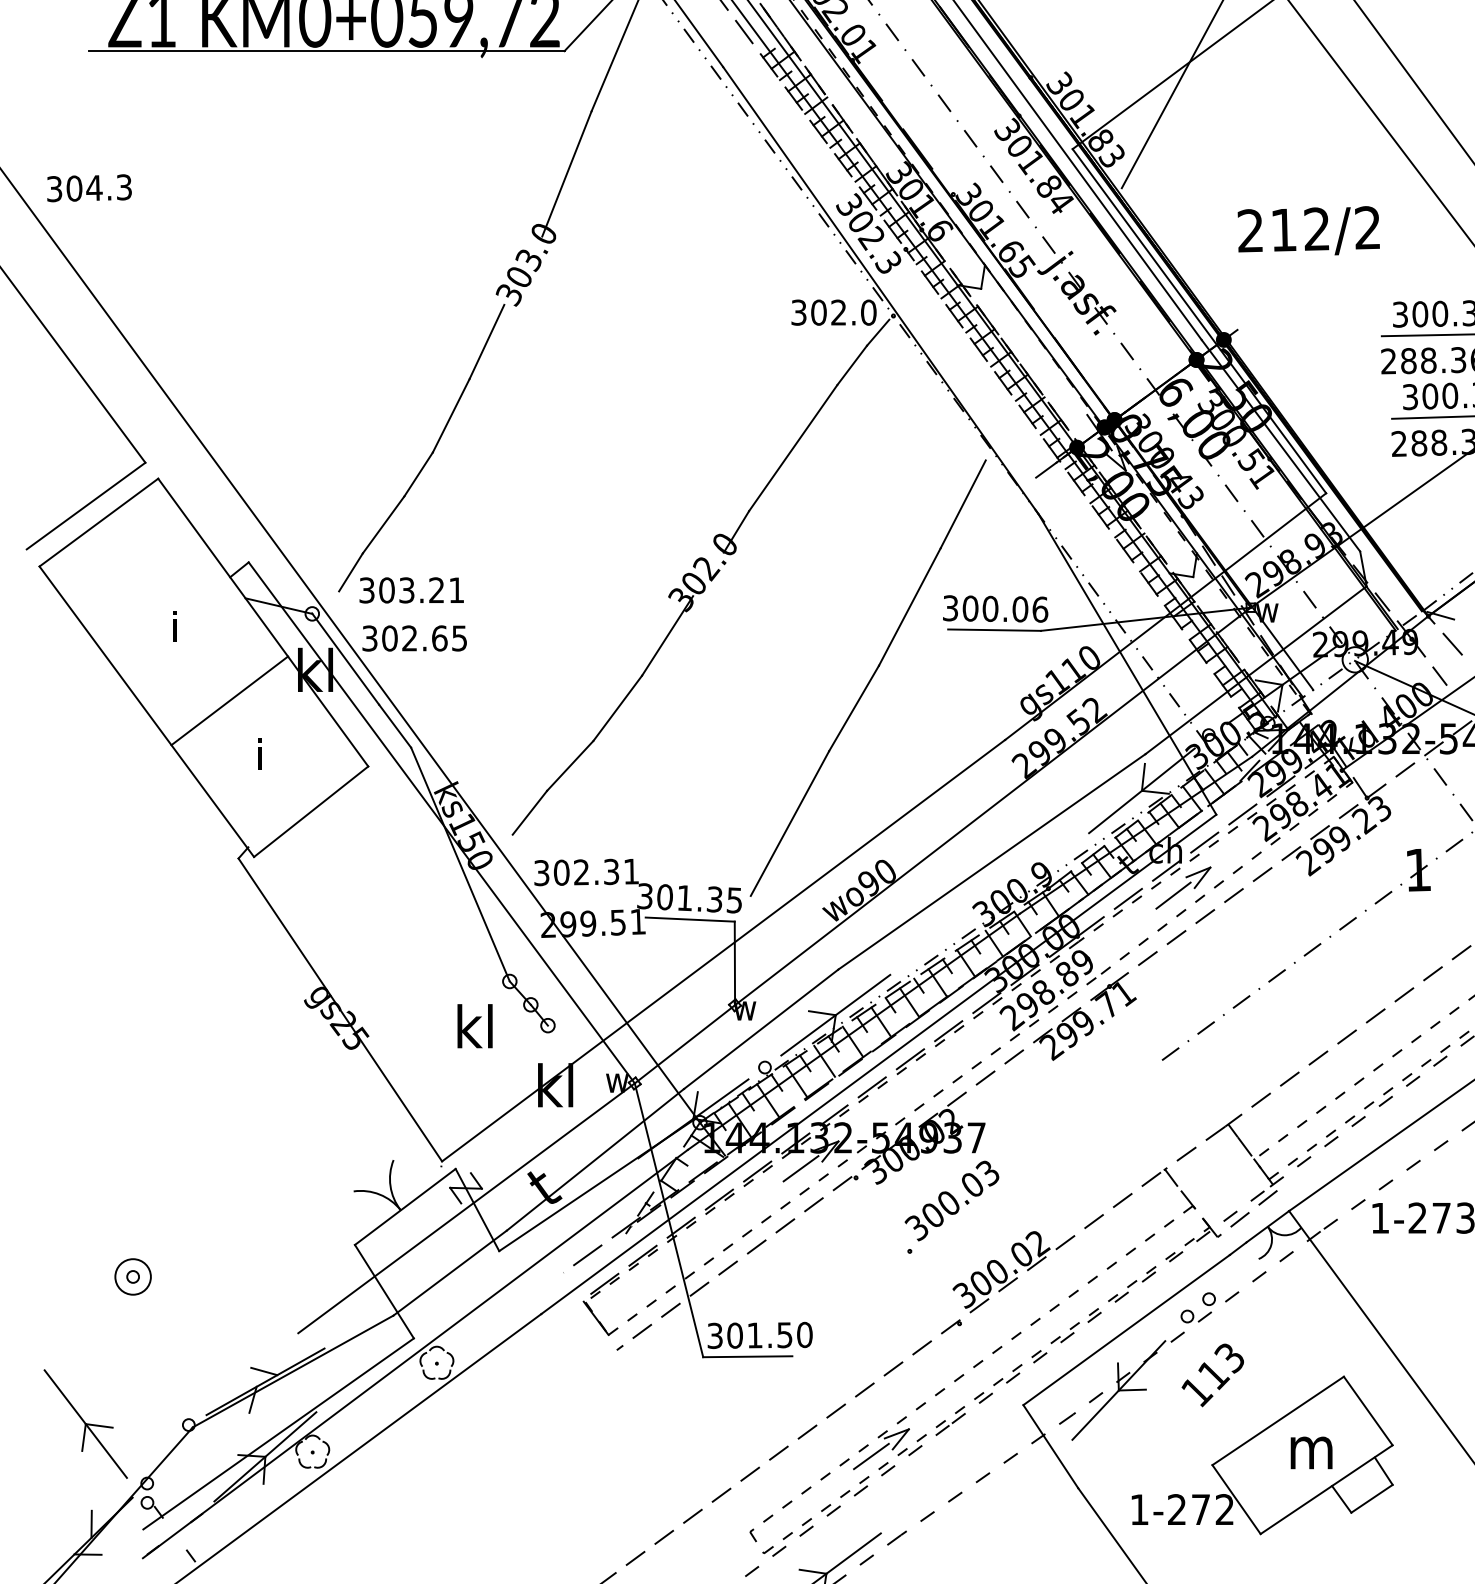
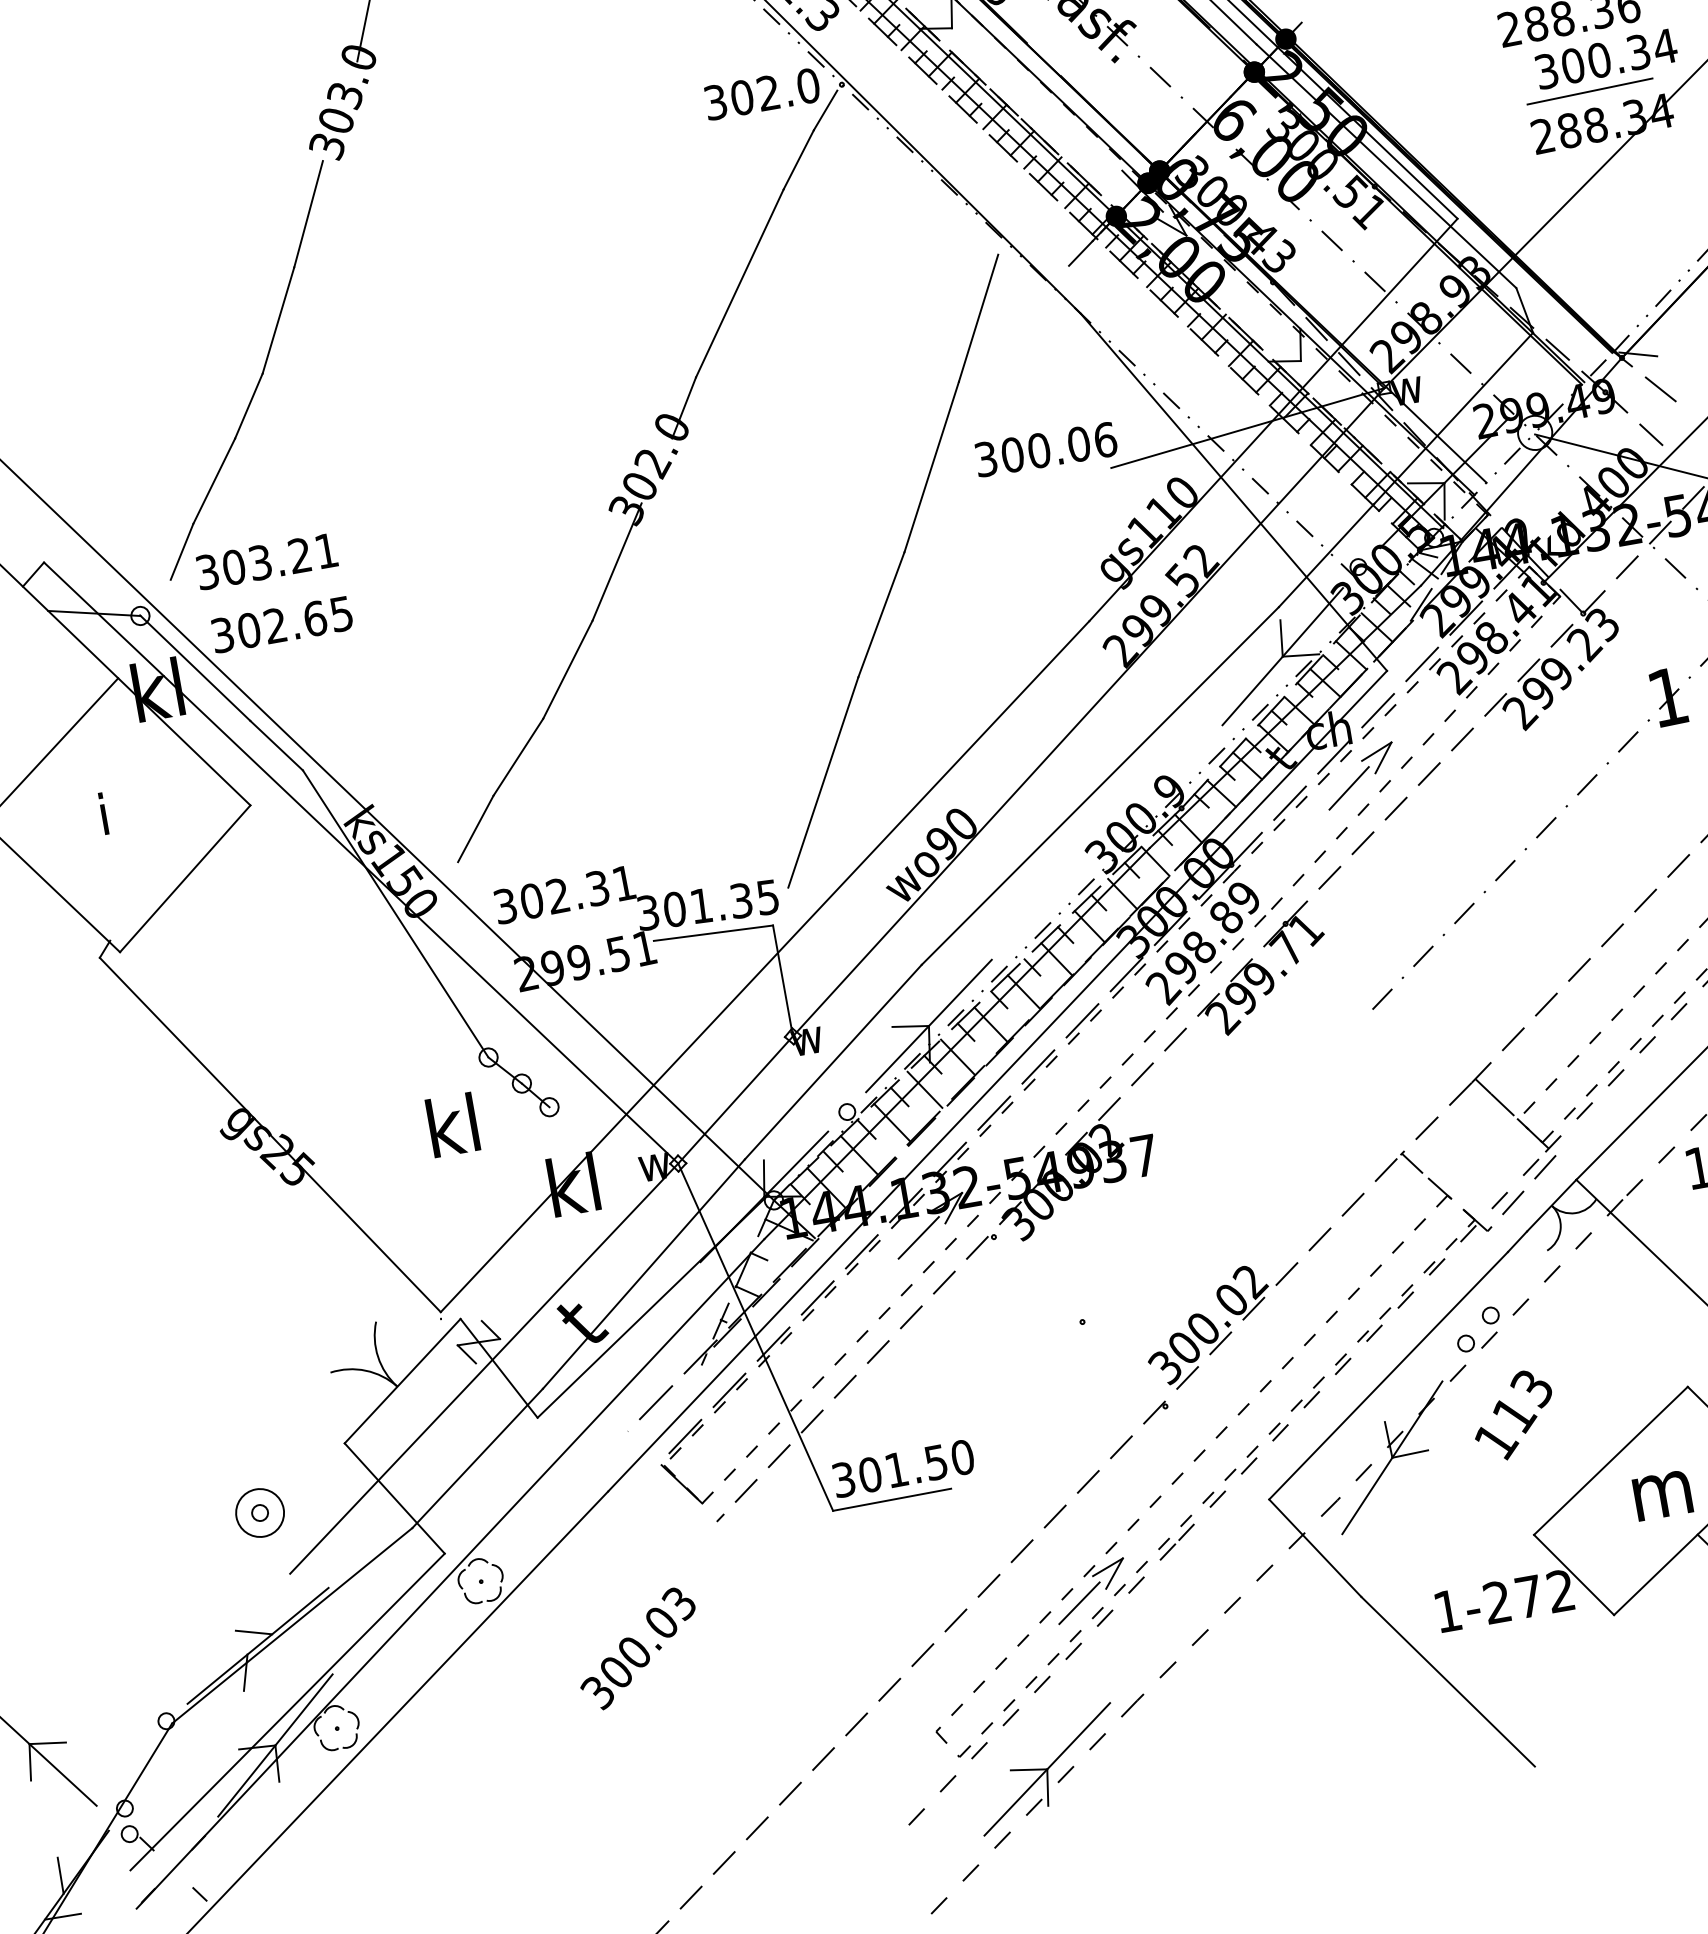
line: (994, 629) -> (1049, 477), removed
text: (951, 1200) -> (637, 1648), moved
part: (132, 1276) -> (259, 1512), moved

